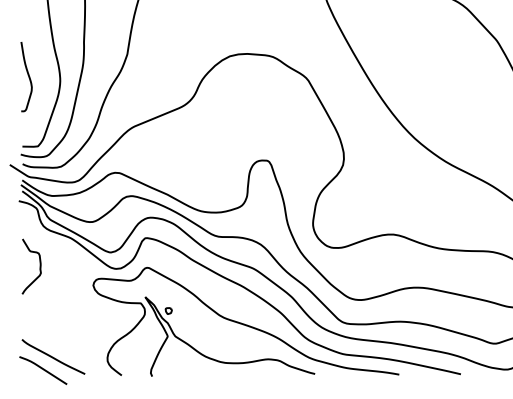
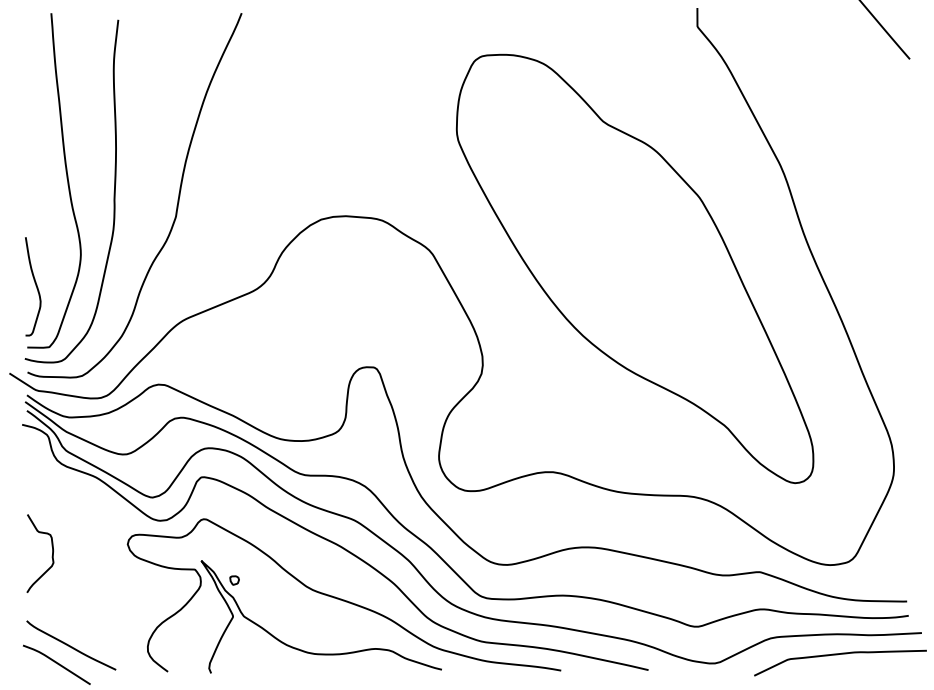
curve: (28, 76) -> (35, 285), moved
curve: (39, 268) -> (51, 556), moved

